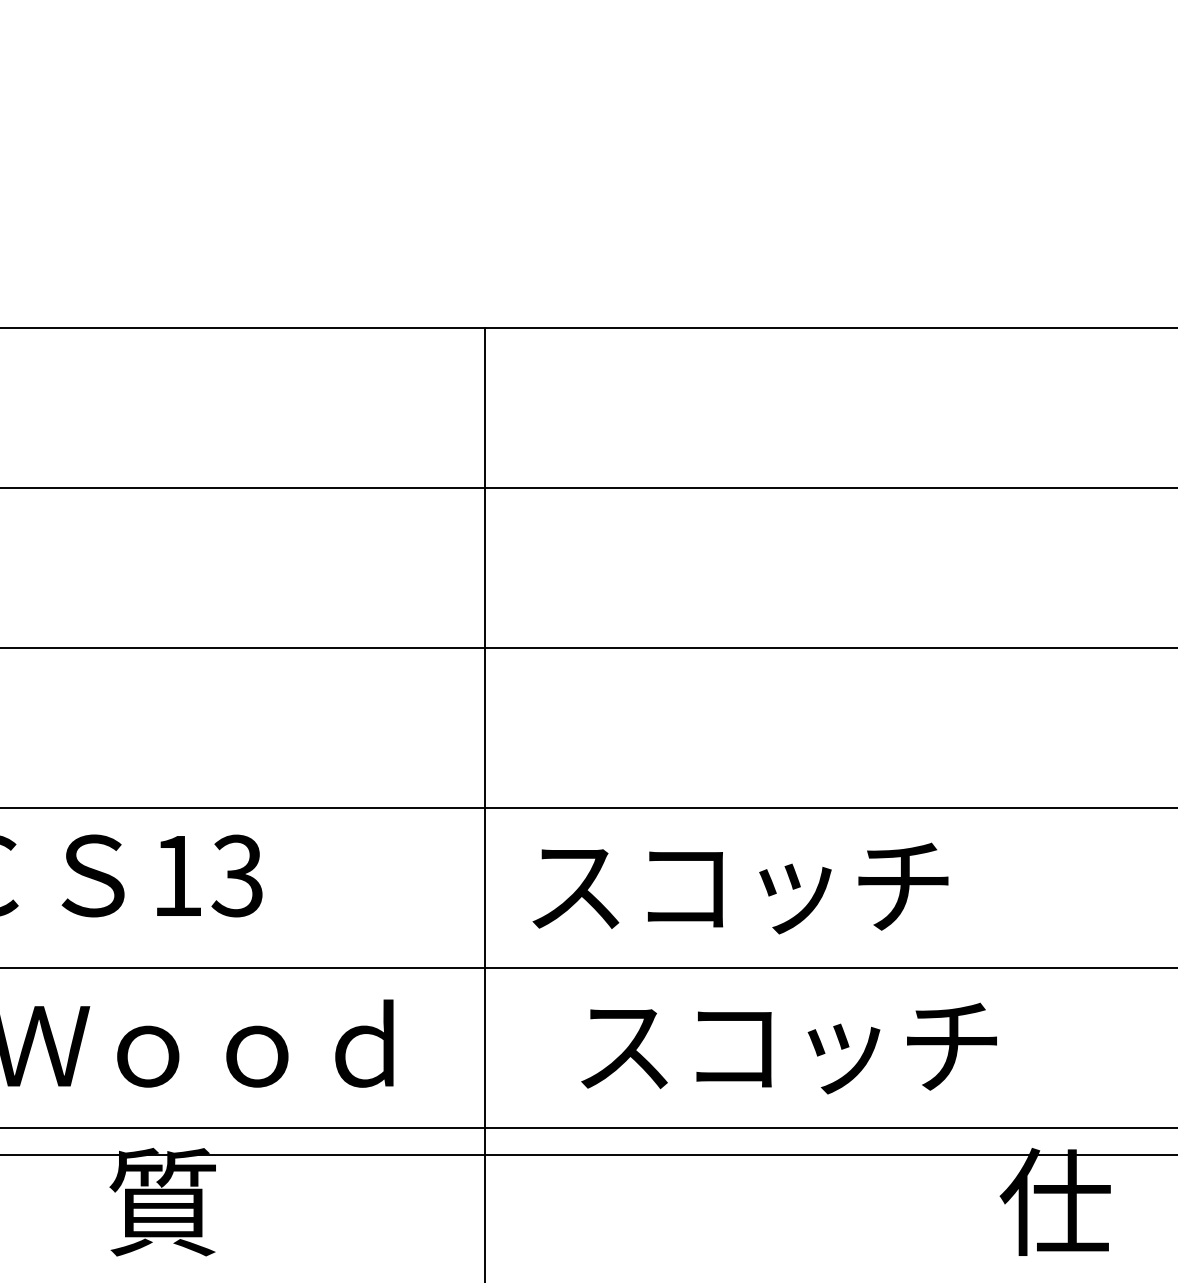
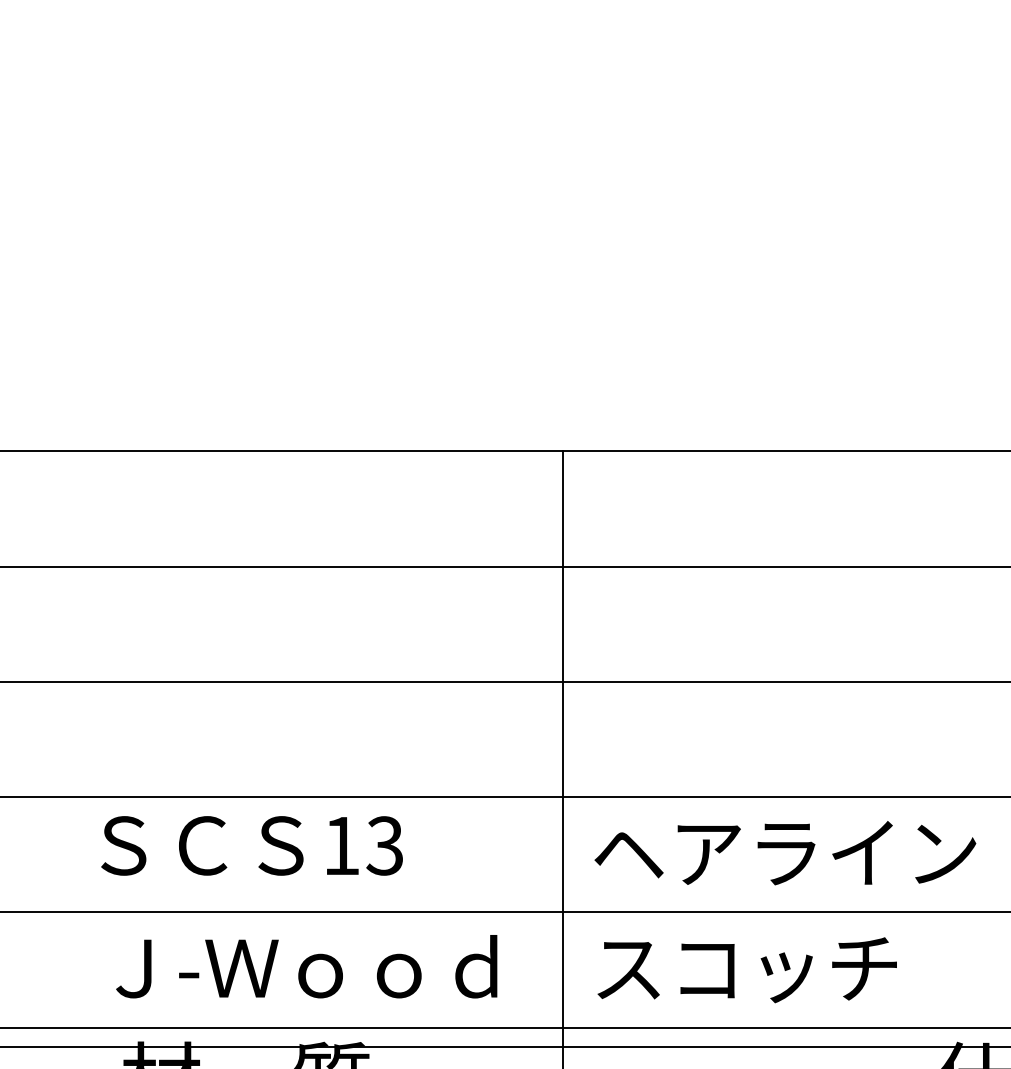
text: (793, 887) -> (785, 854), スコッチ -> ヘアライン
text: (788, 1048) -> (746, 970), moved

